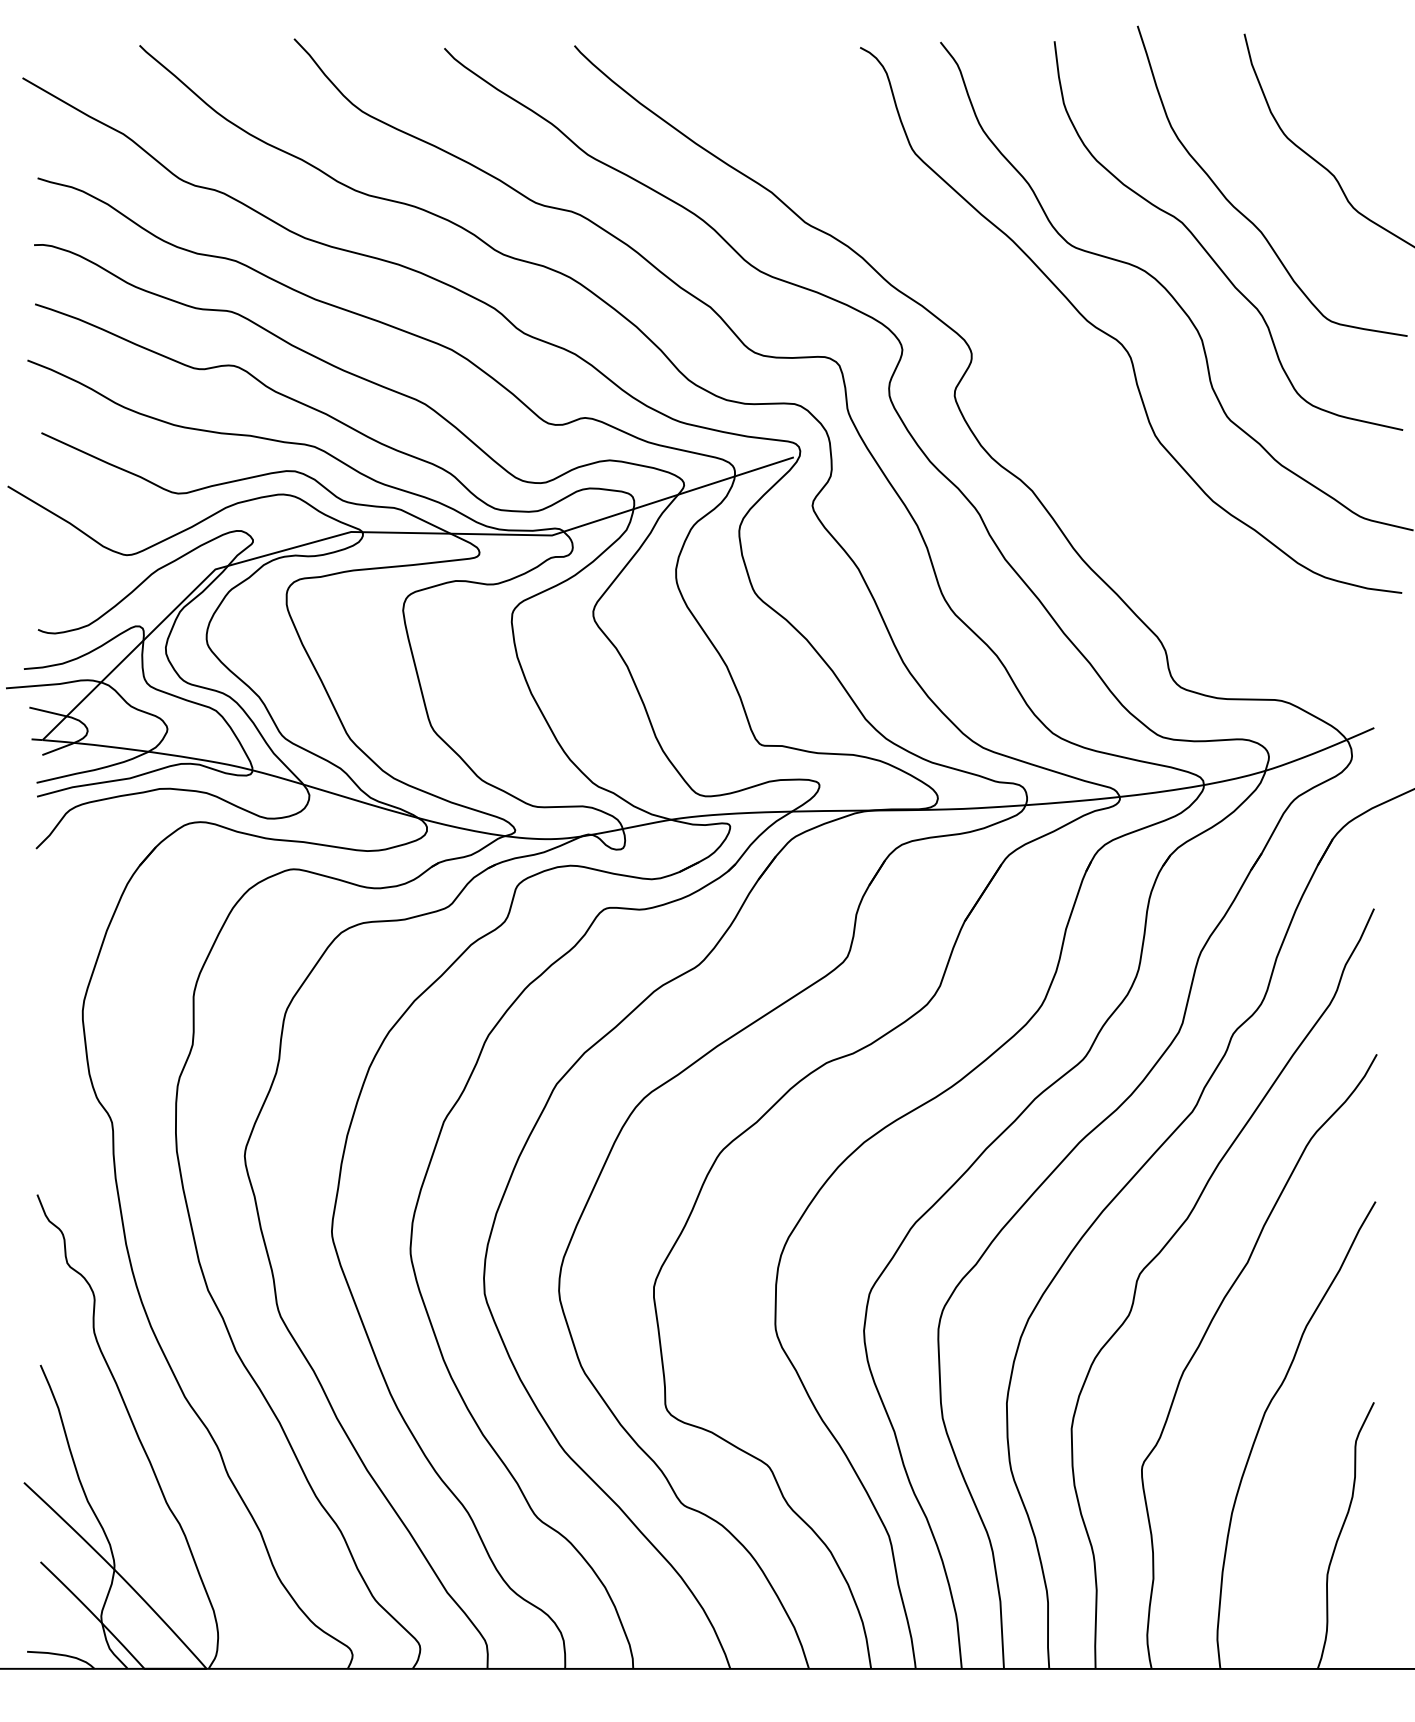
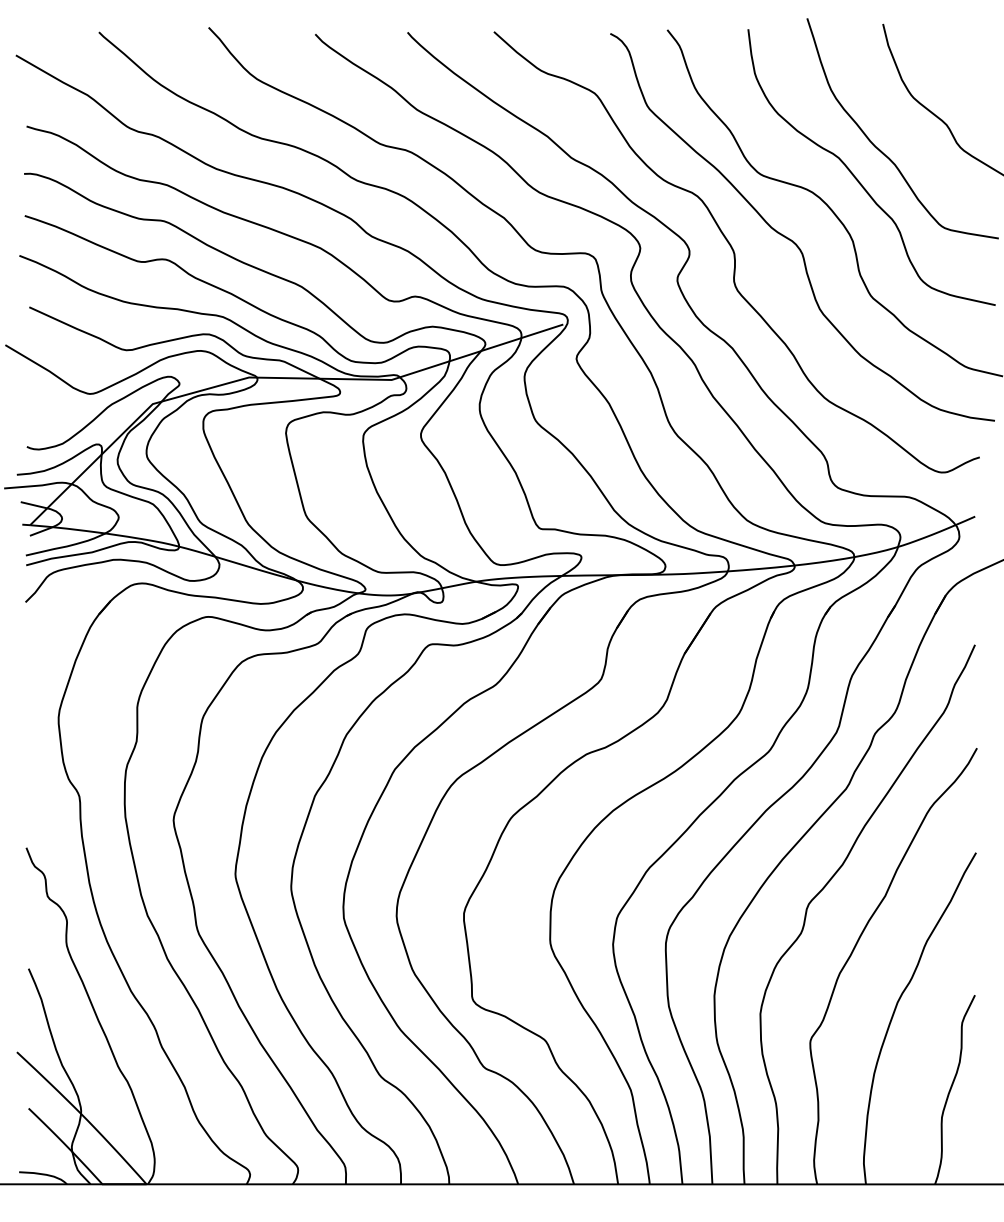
curve: (1036, 357) -> (735, 253), added

